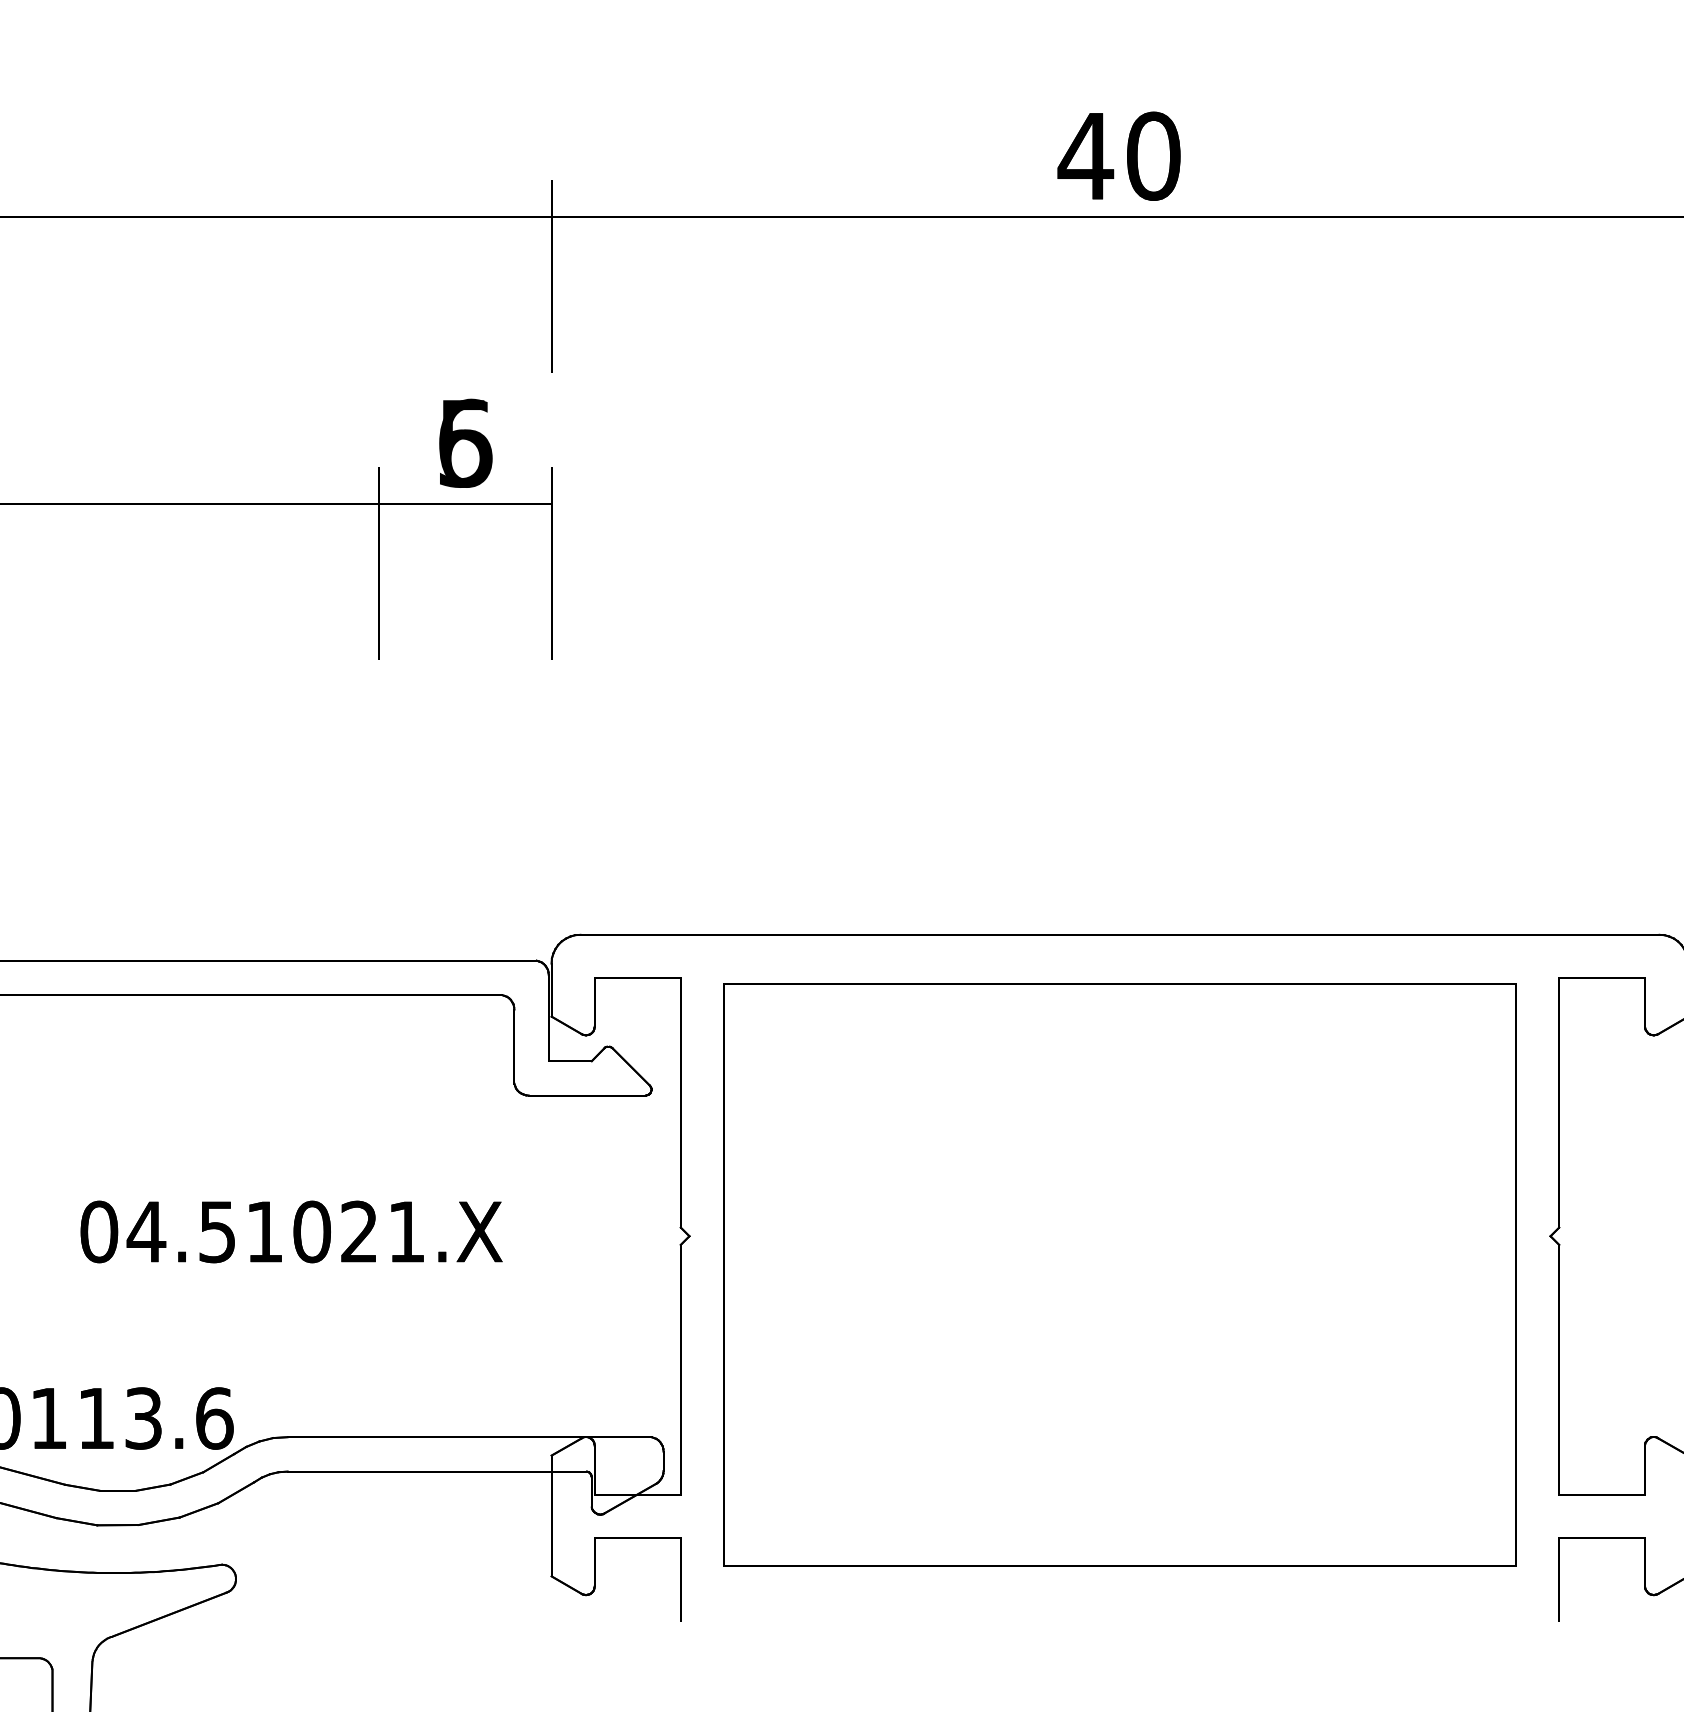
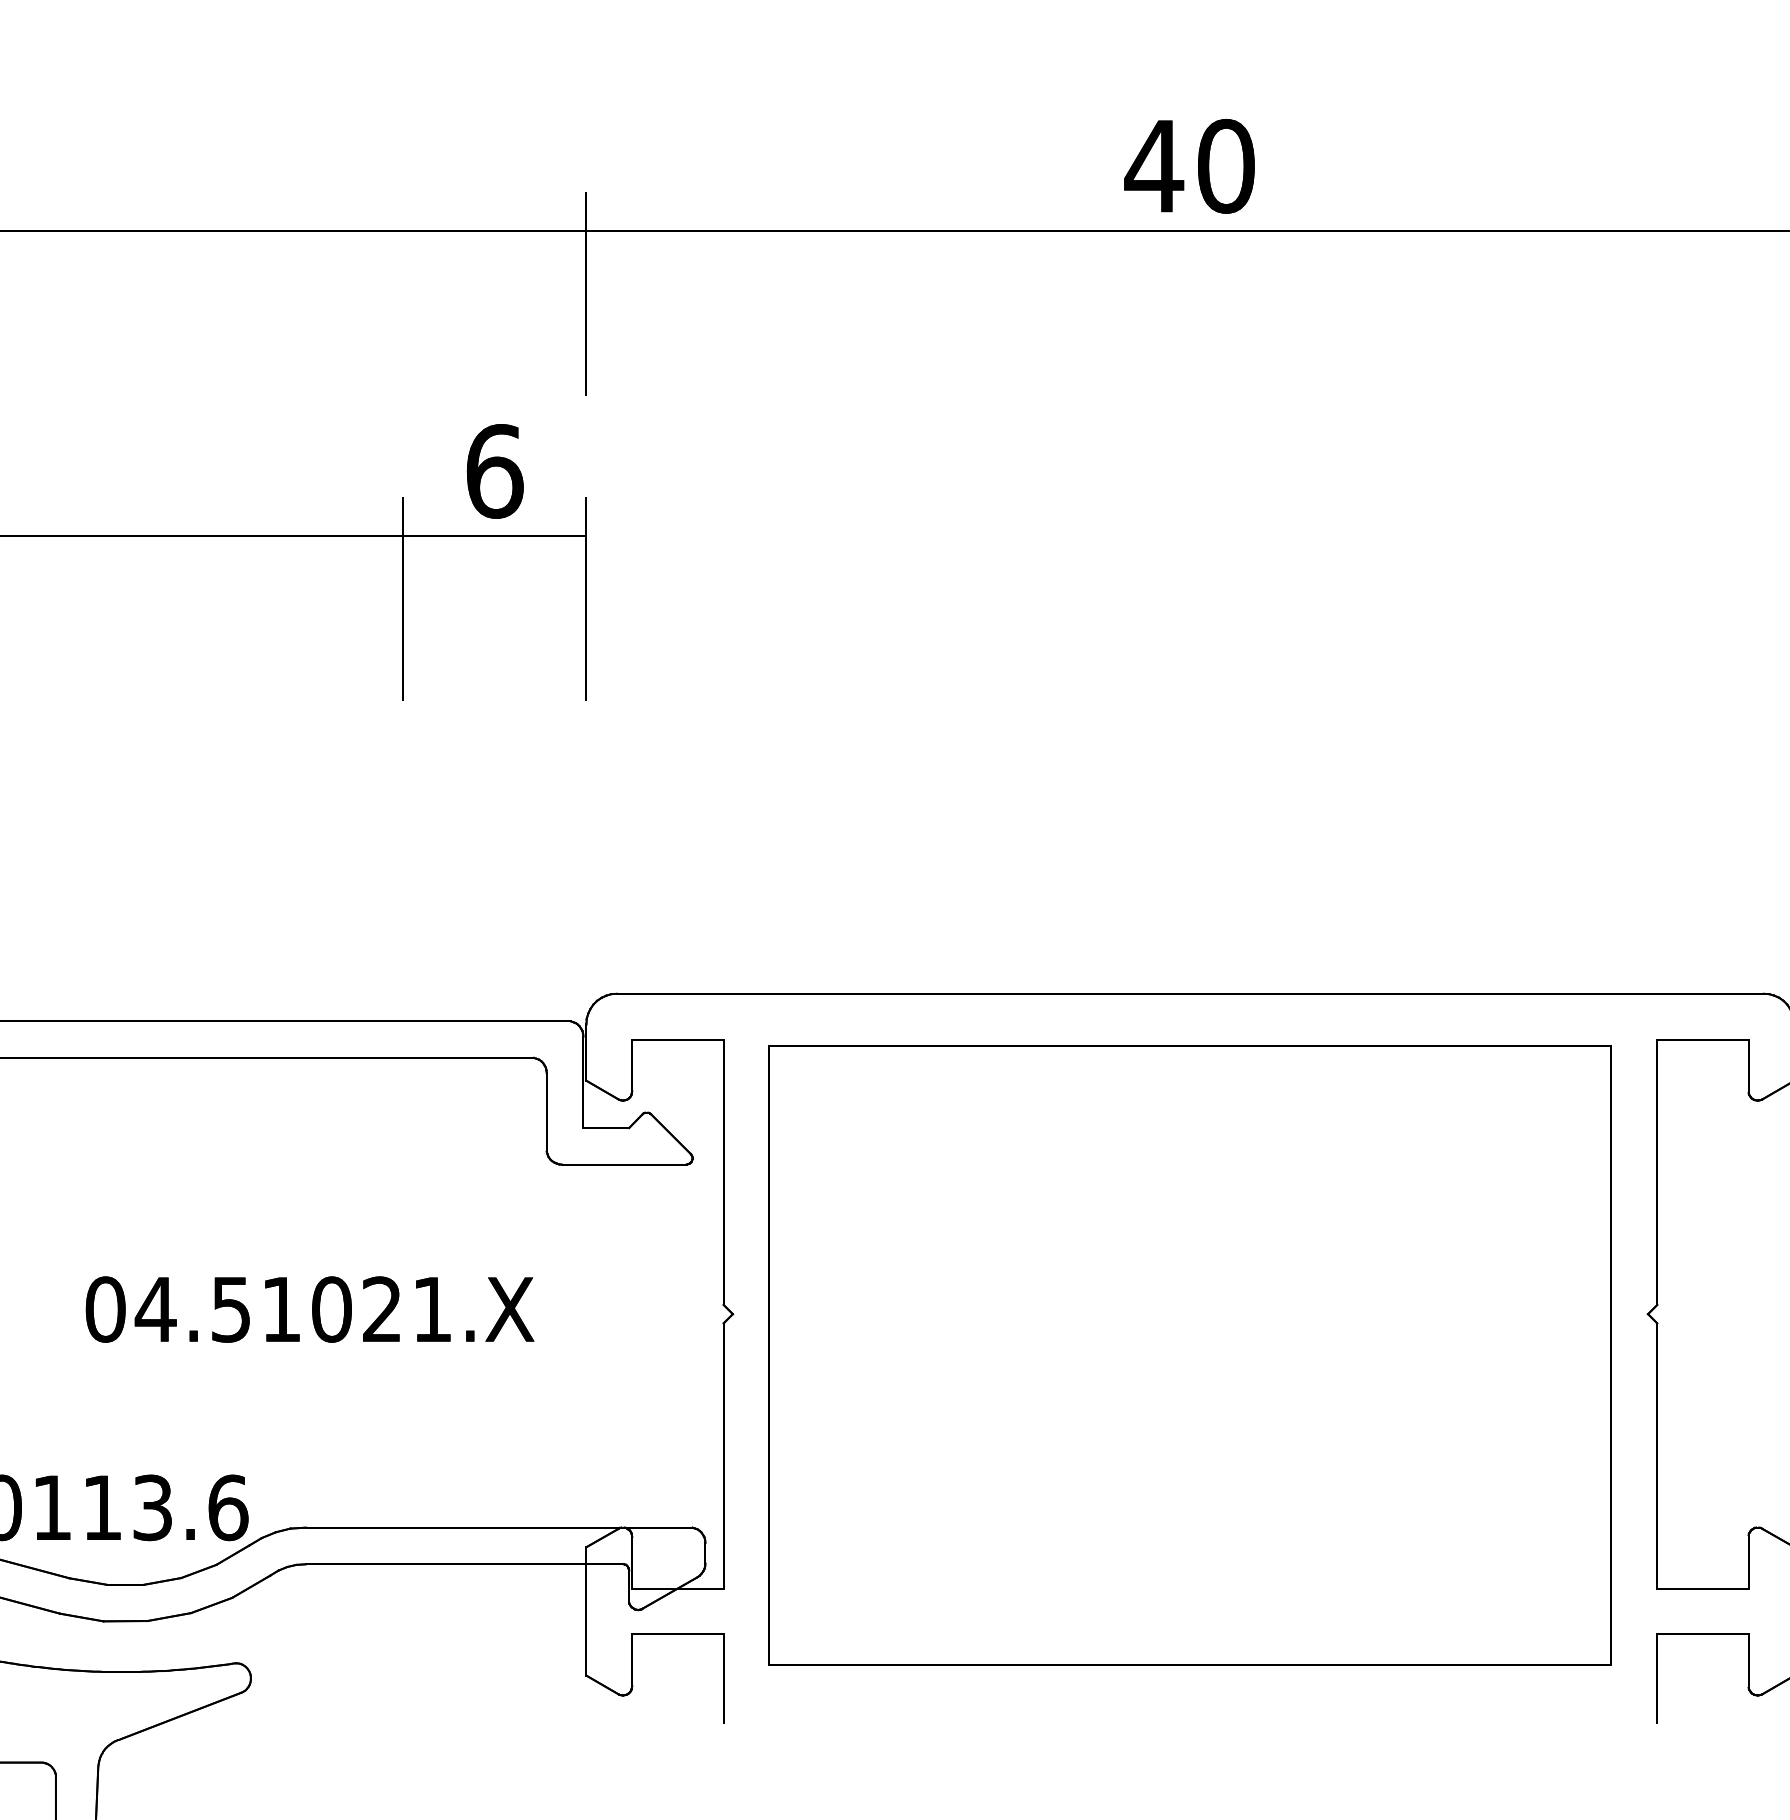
text: (465, 442) -> (494, 470), 5 -> 6

